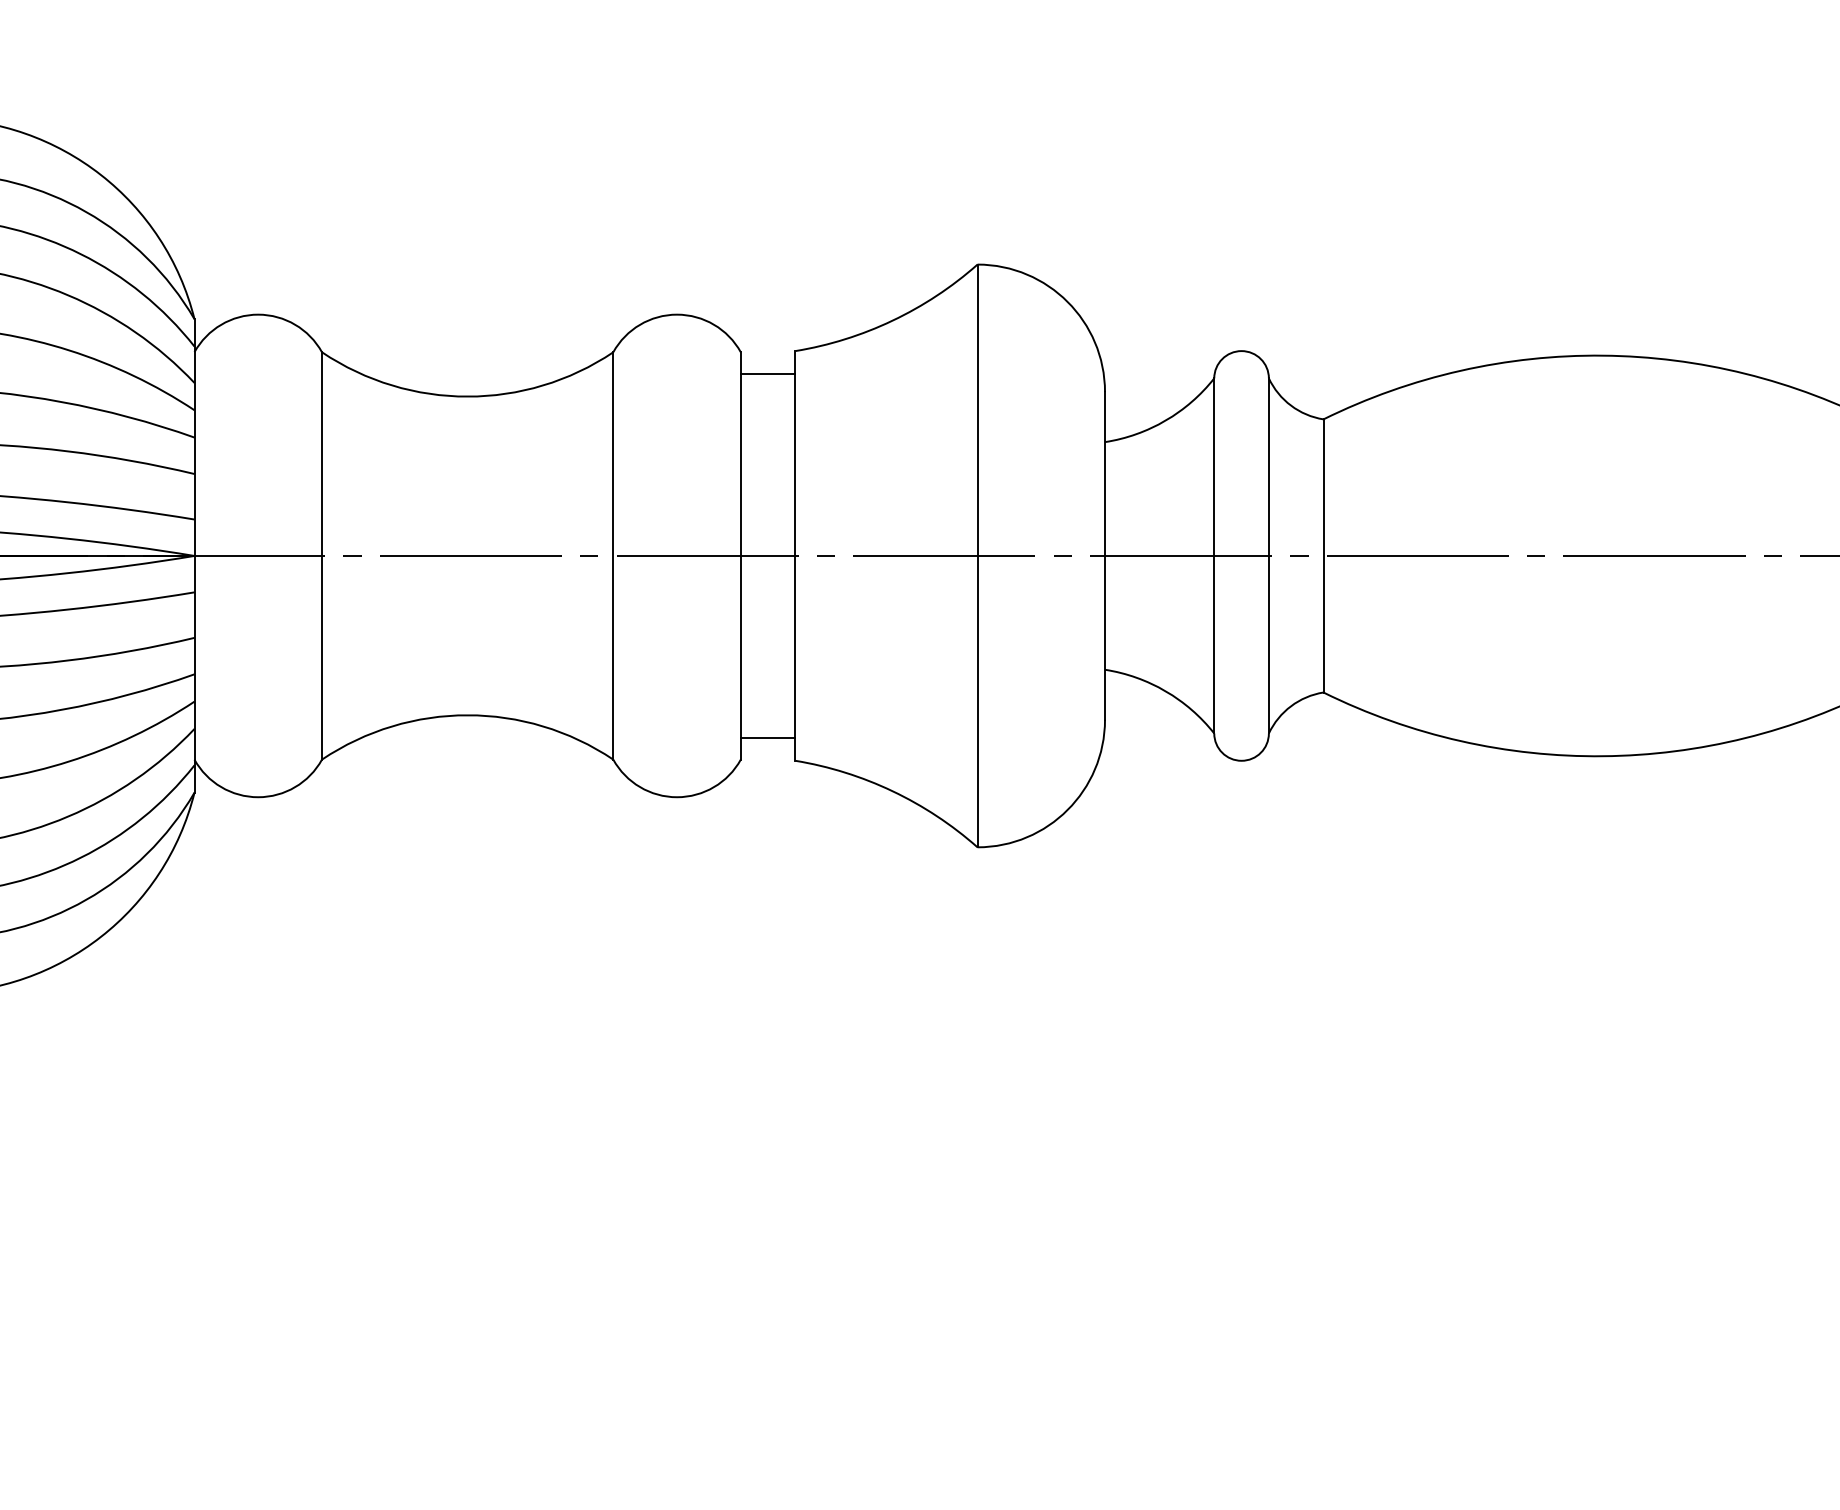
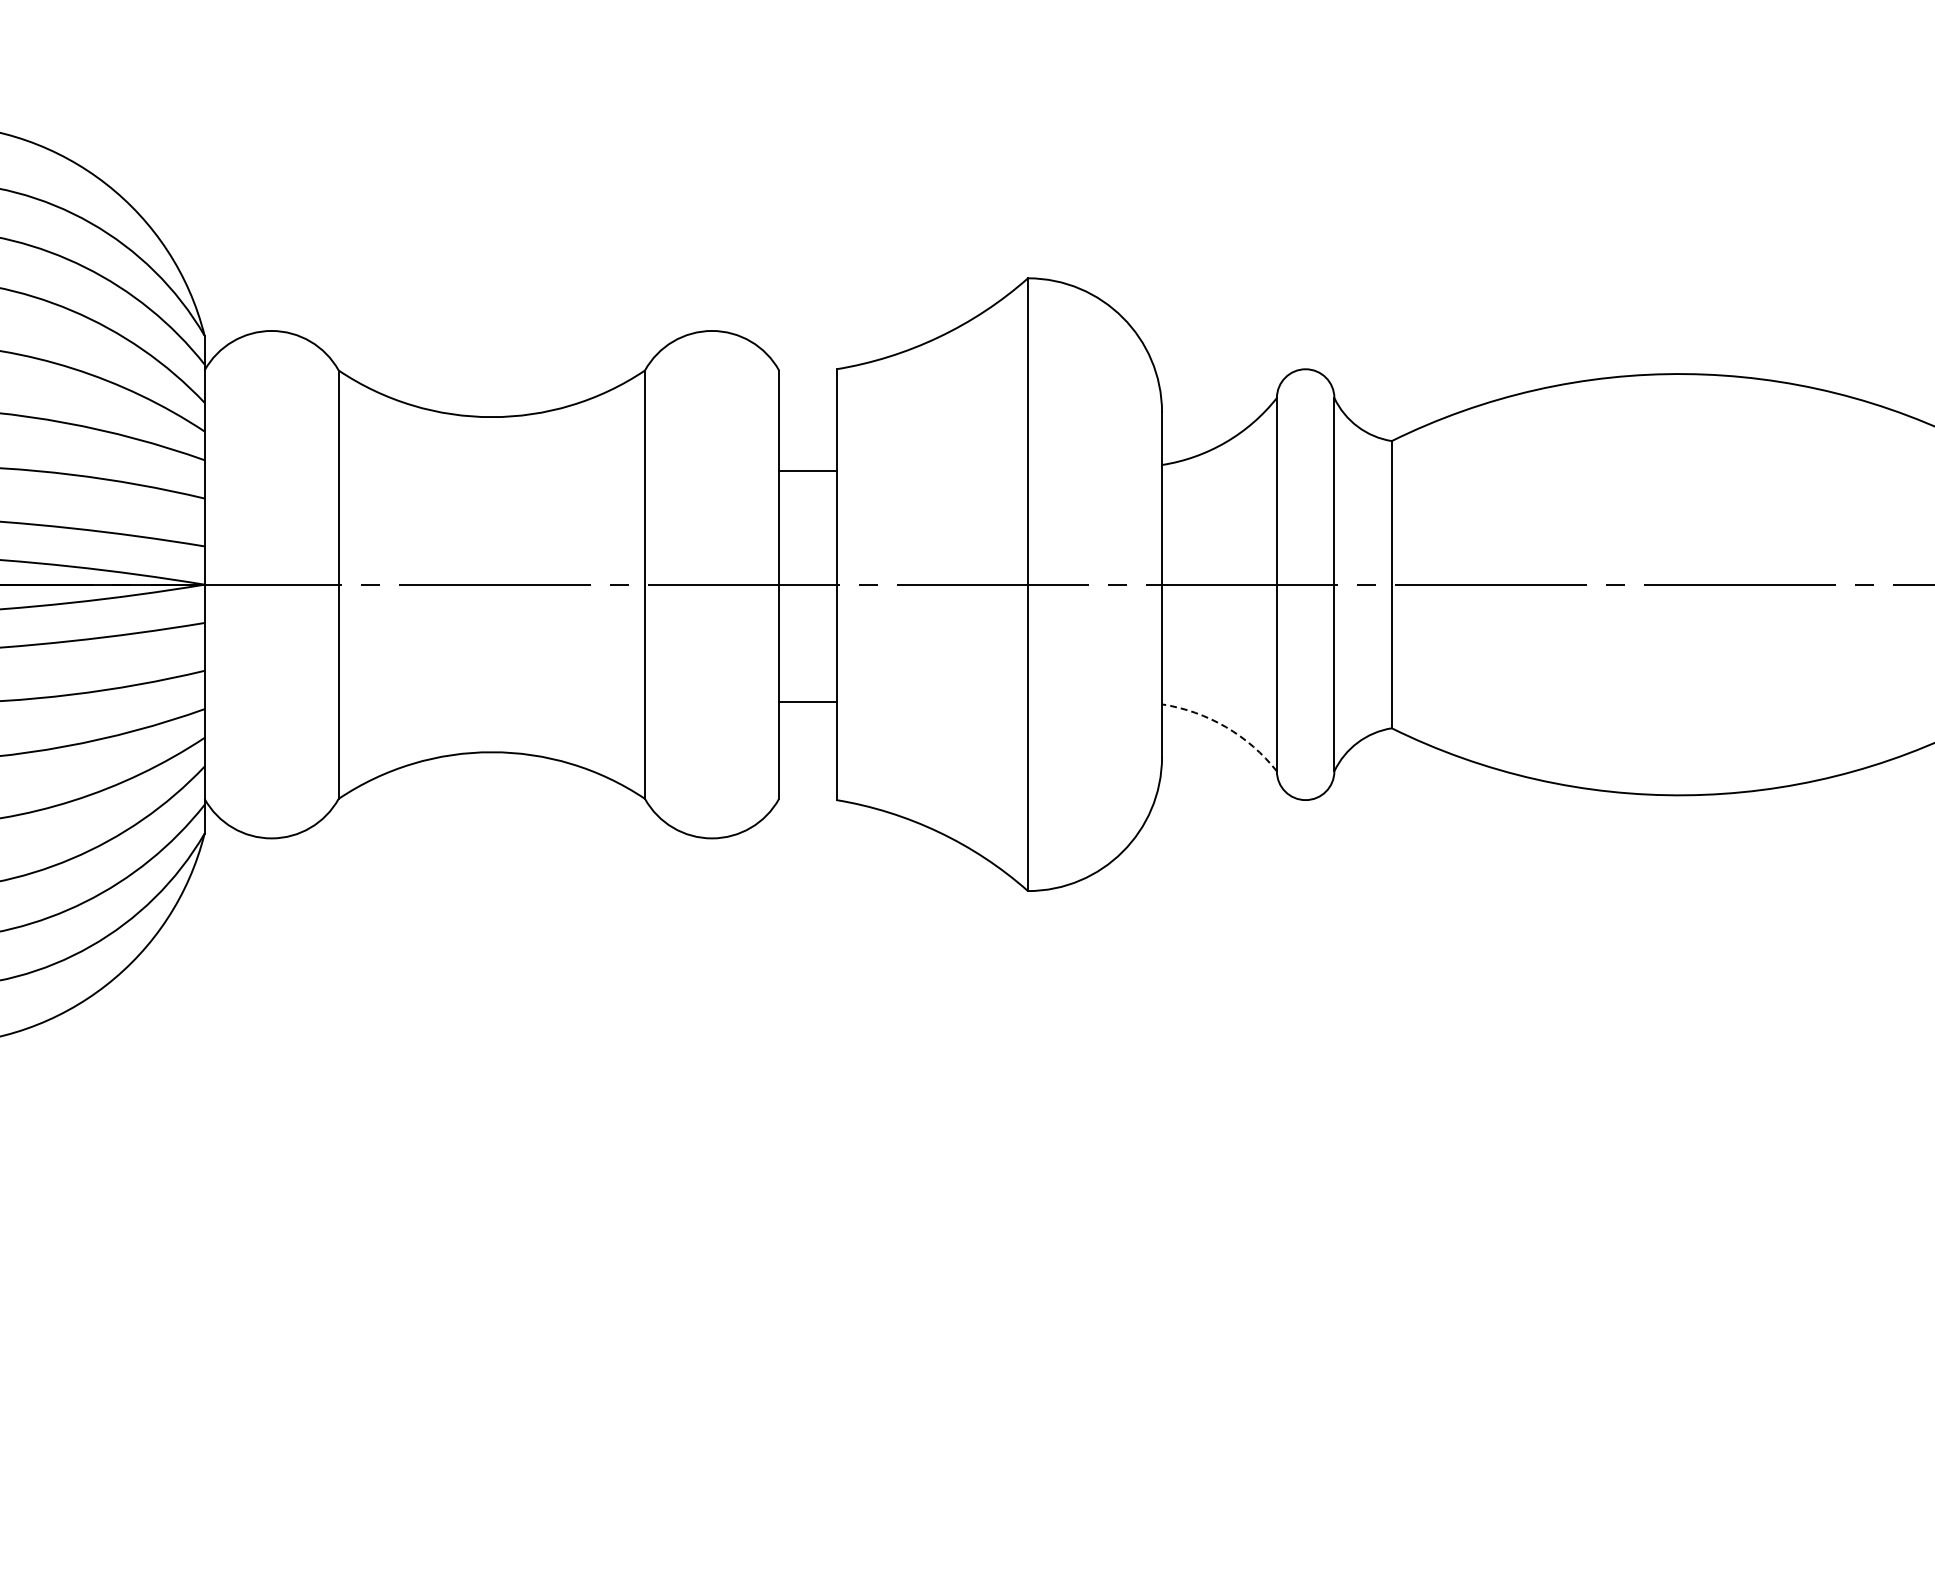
line: (767, 374) -> (807, 471), moved
arc: (1165, 691) -> (1225, 727), solid -> dashed
line: (767, 738) -> (807, 702), moved

